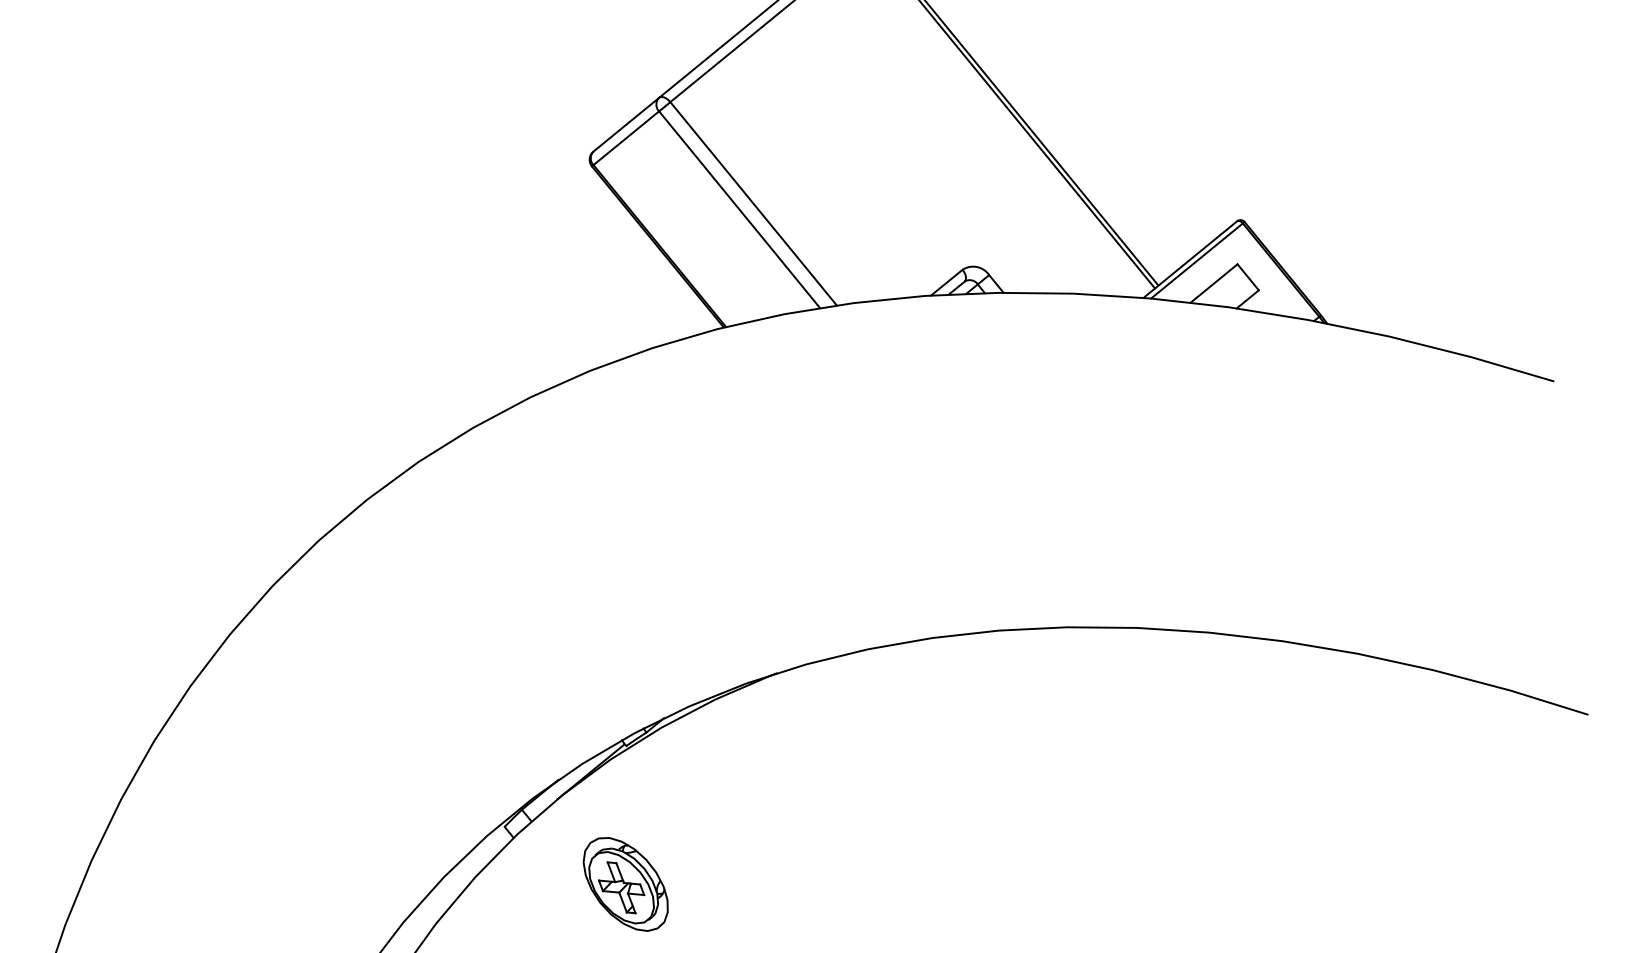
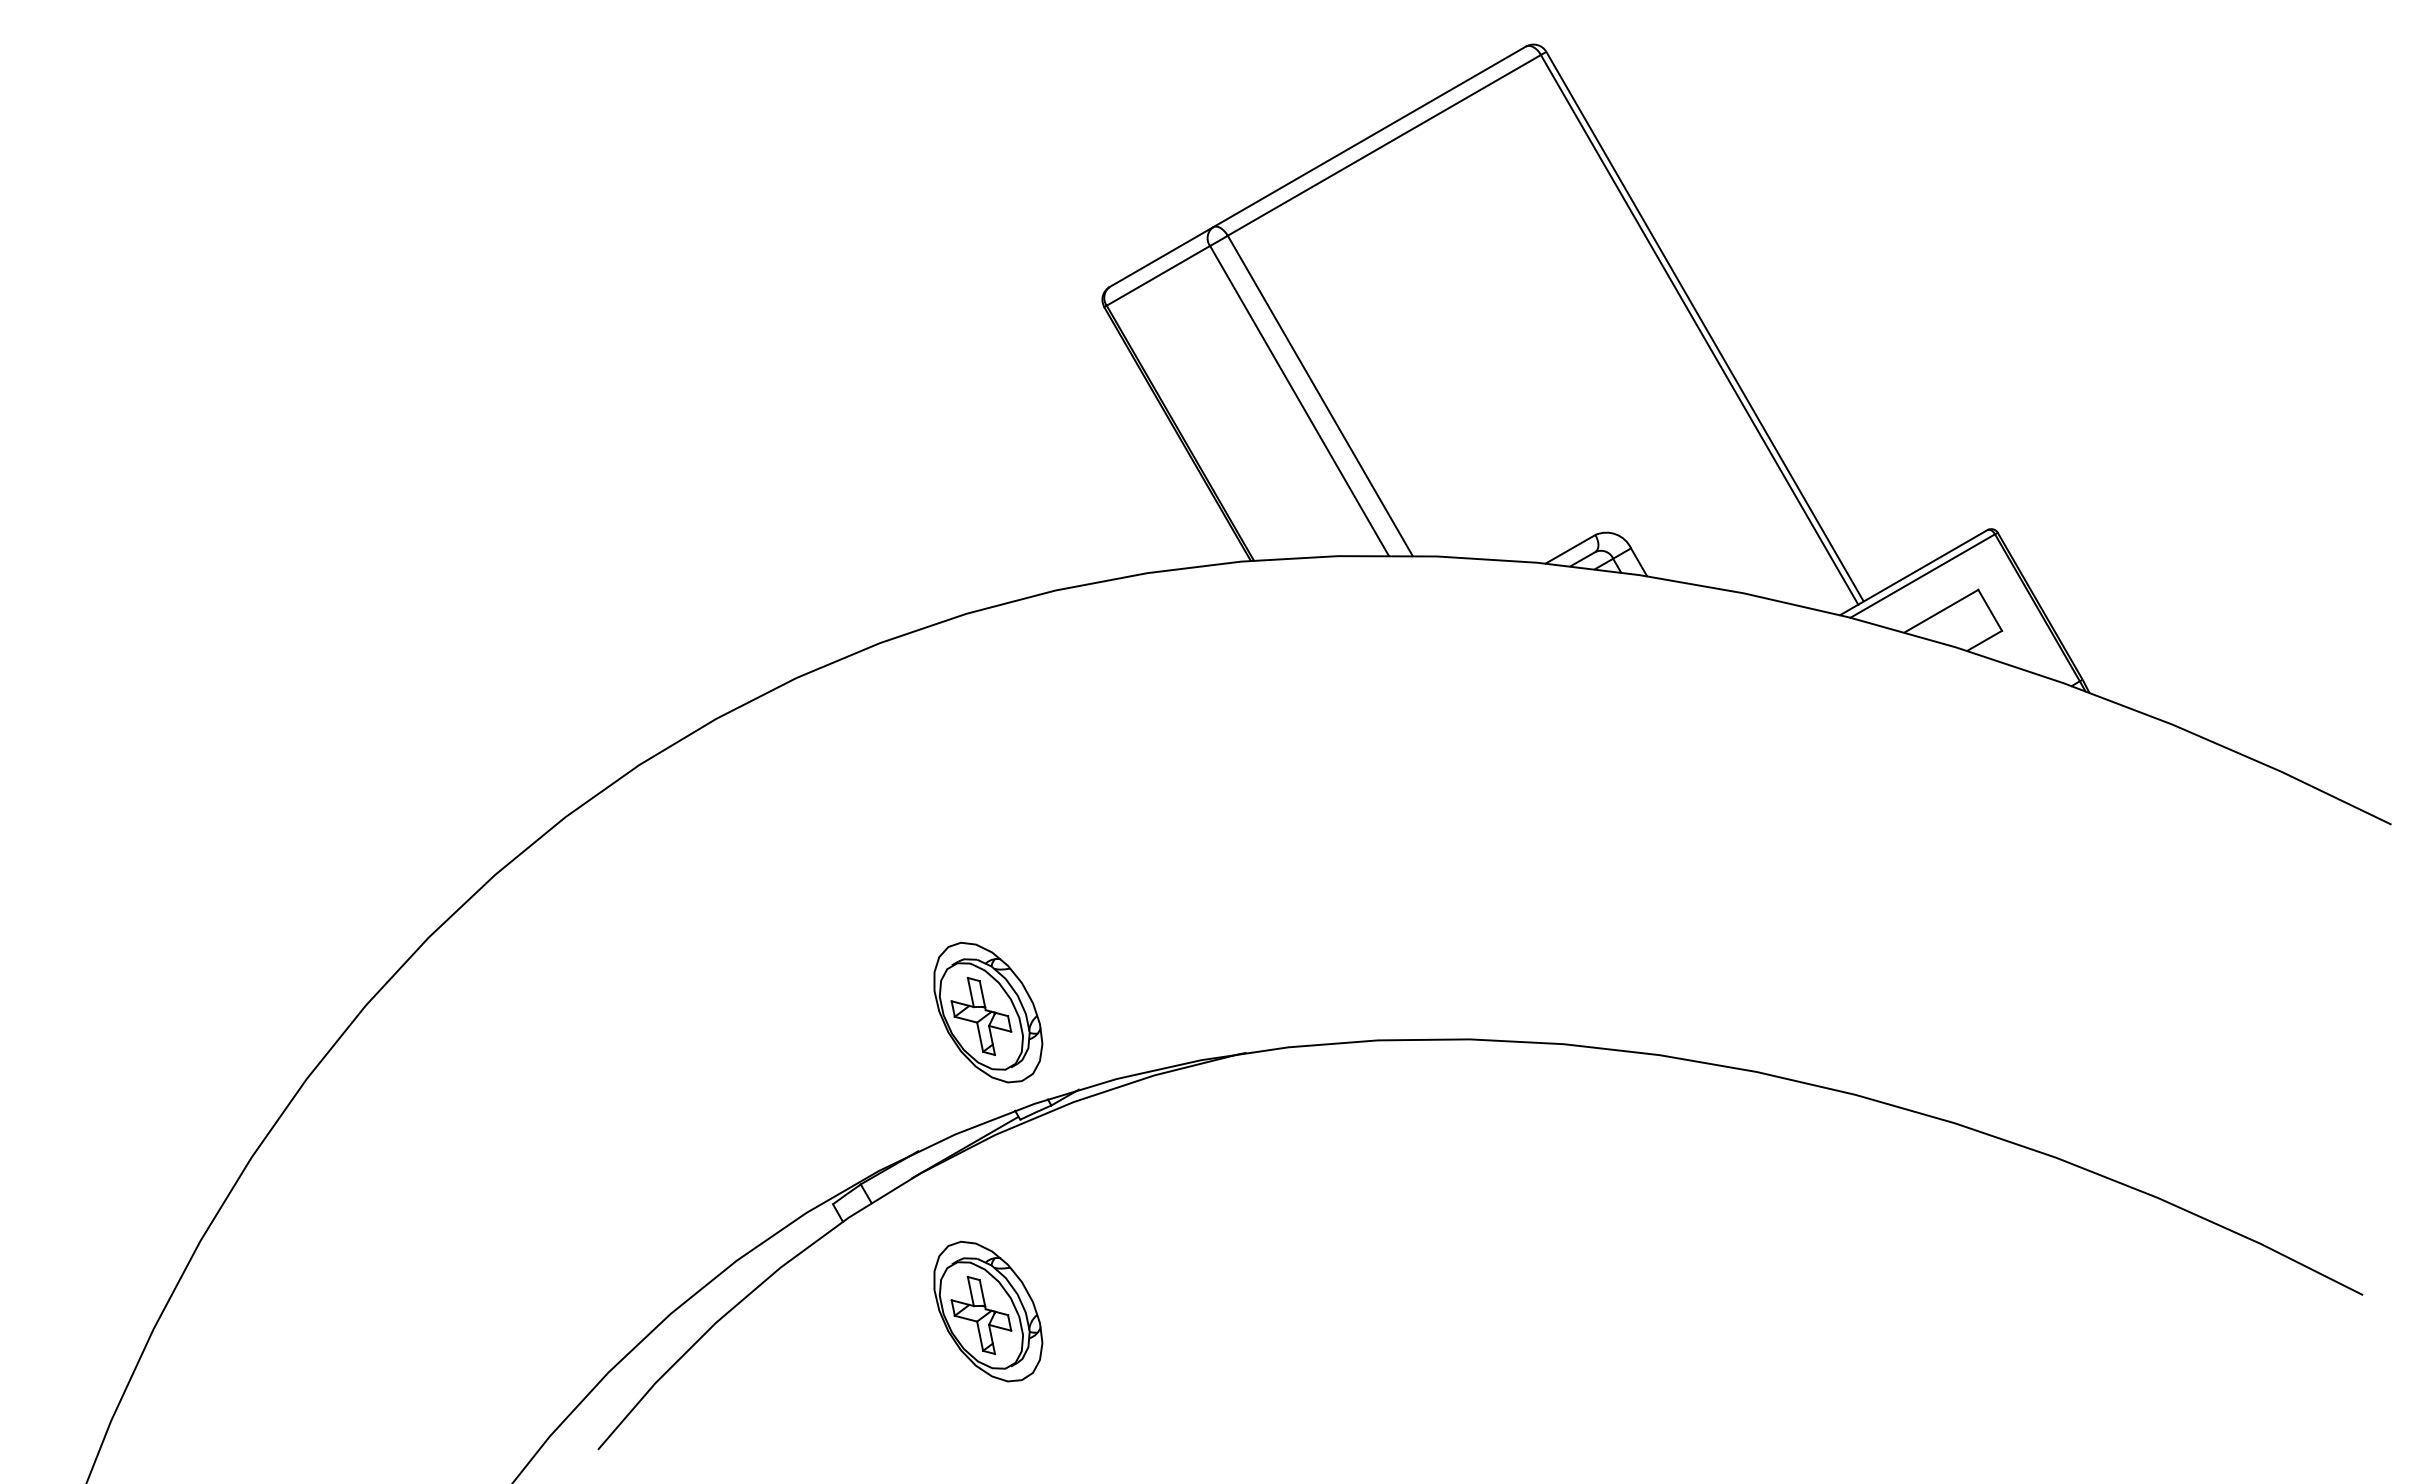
part: (591, 674) -> (988, 1012), added

